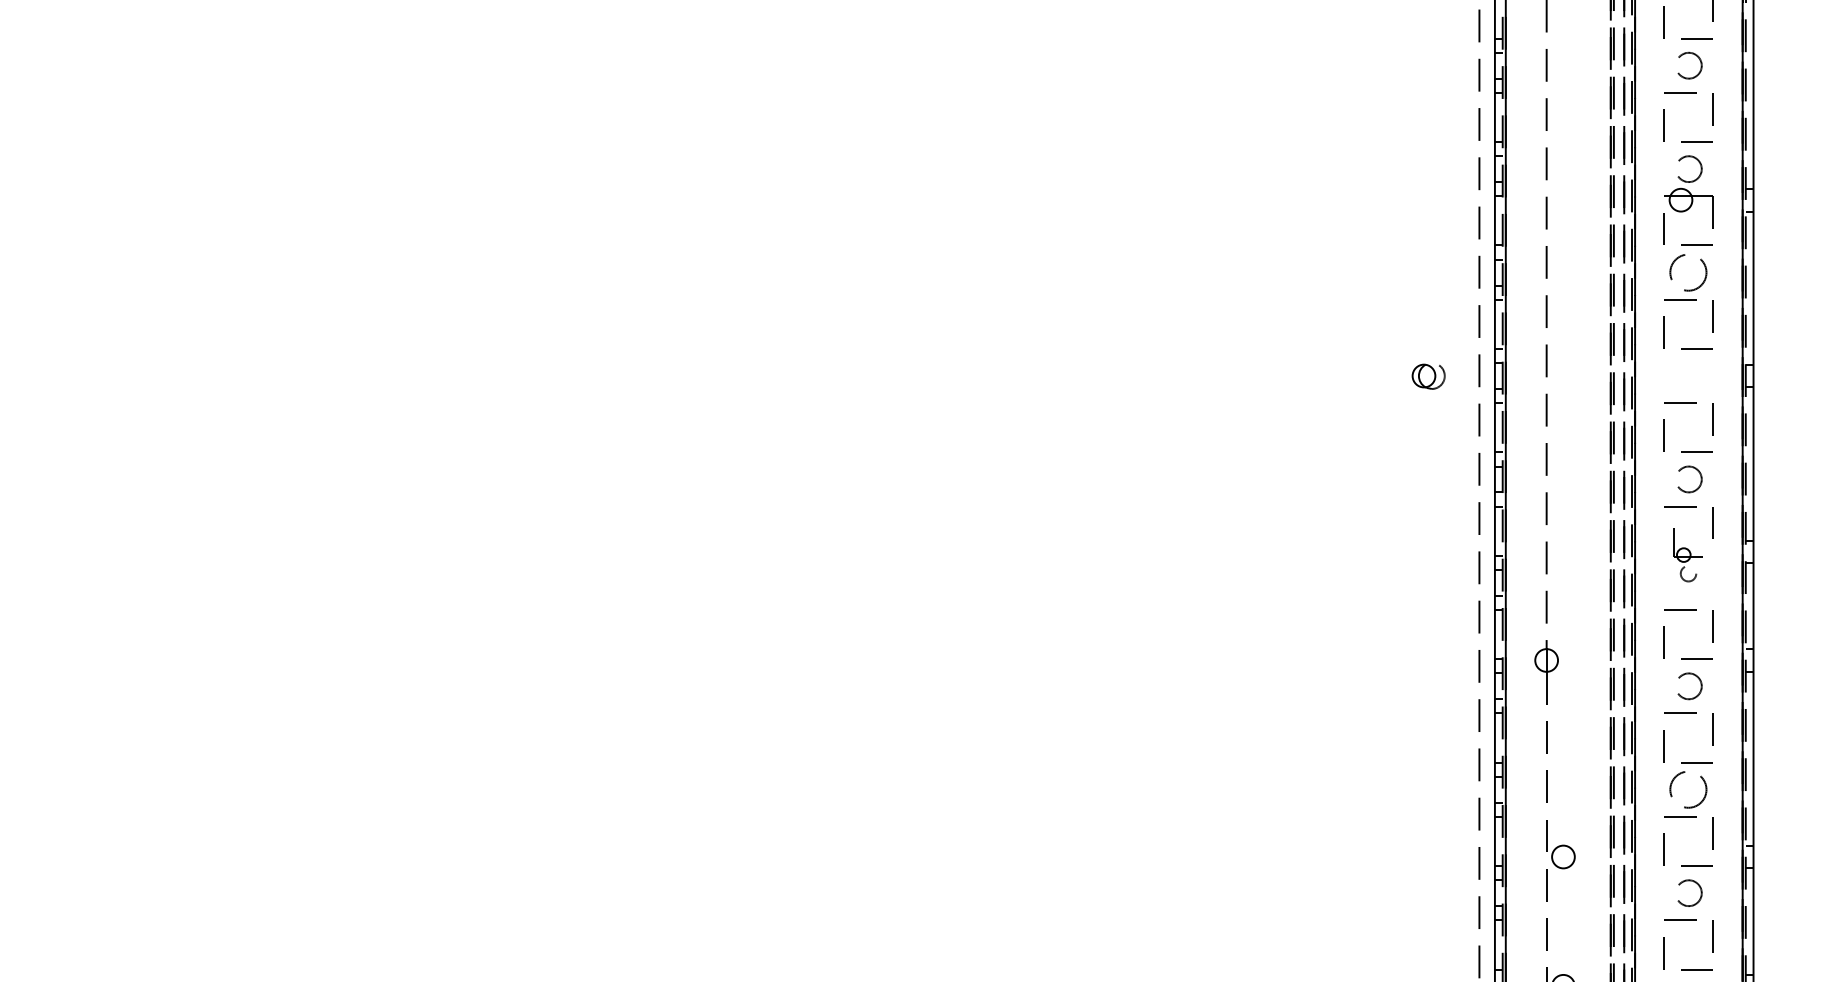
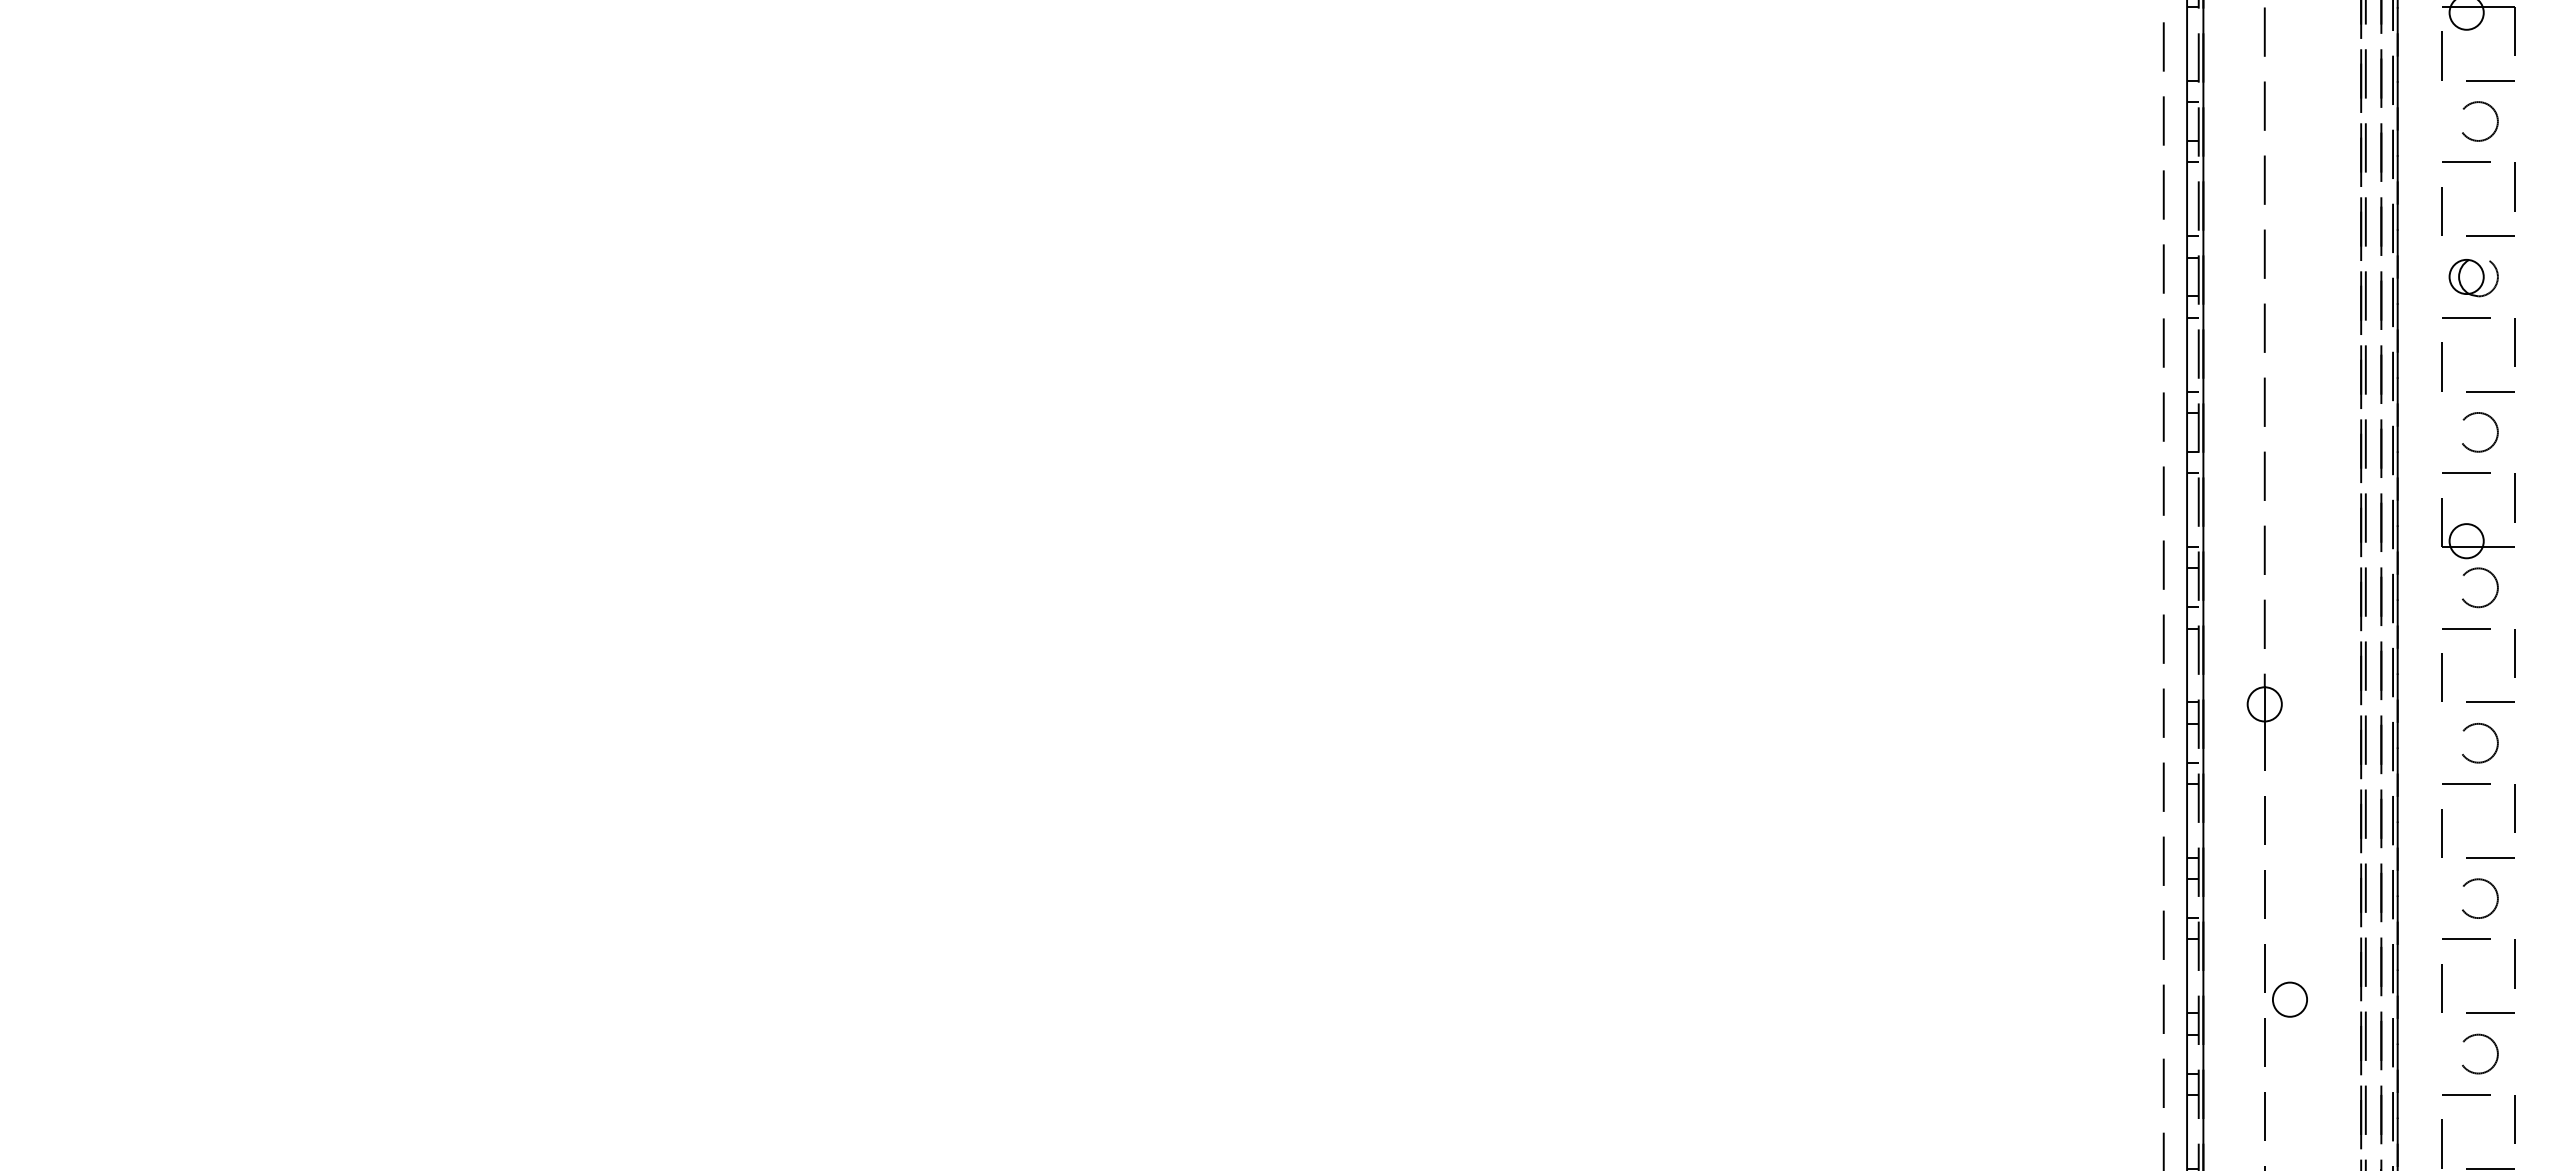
circle: (1689, 272) -> (2479, 121), size x0.71
part: (1428, 376) -> (2473, 277), moved
part: (1687, 559) -> (2476, 552), size x1.67
circle: (1689, 789) -> (2479, 898), size x0.71

